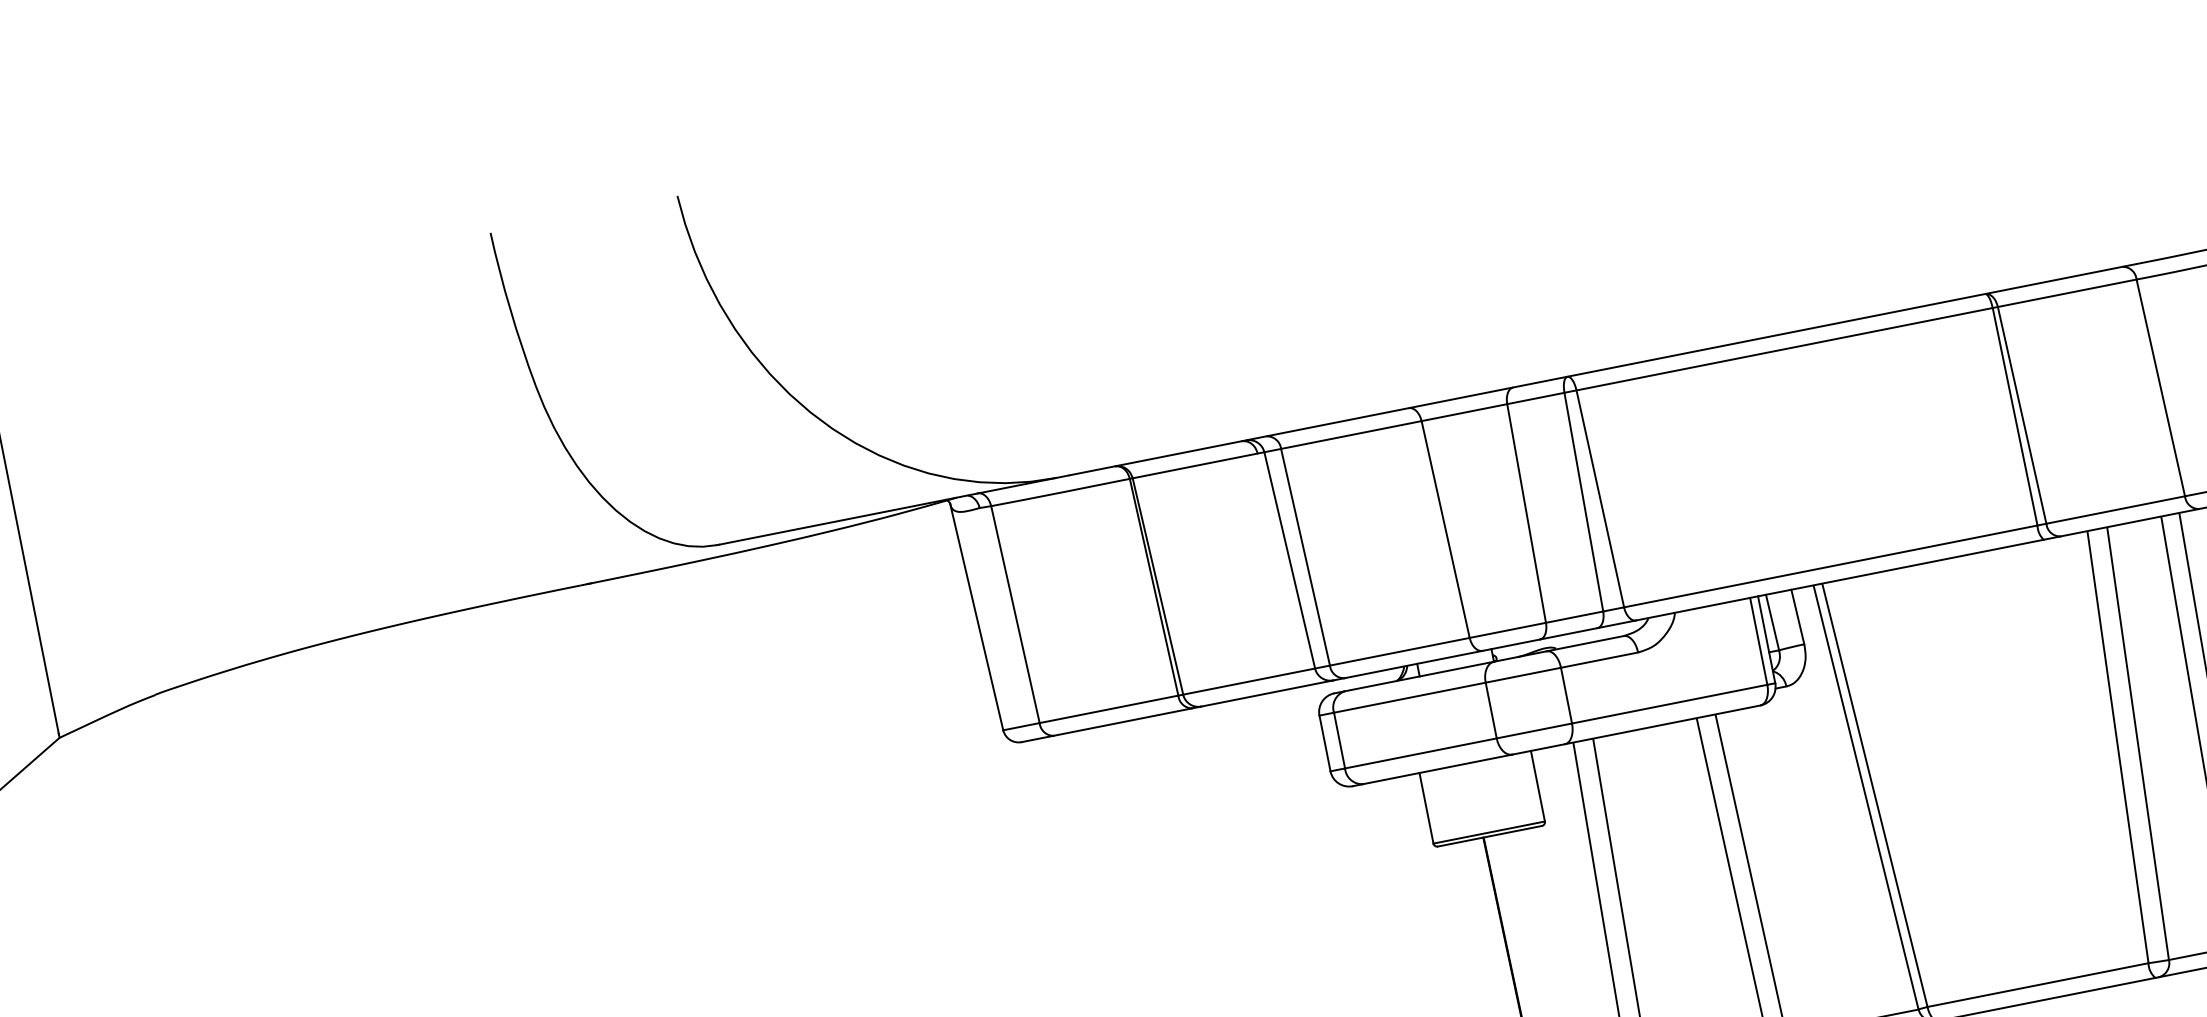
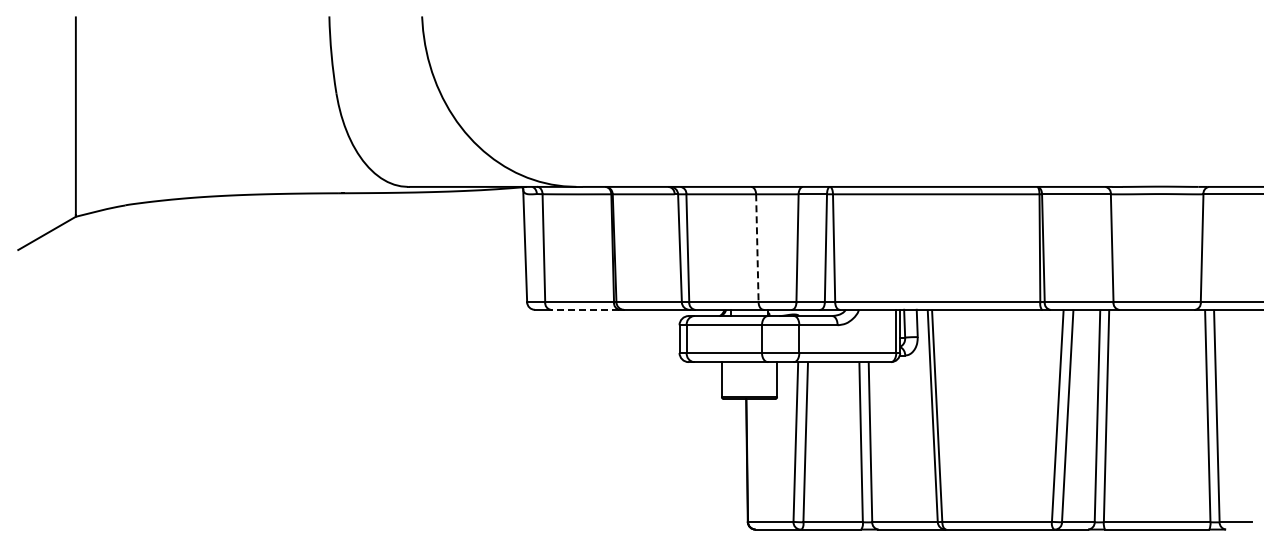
line: (1445, 529) -> (757, 248), solid -> dashed
line: (1121, 721) -> (584, 309), solid -> dashed

